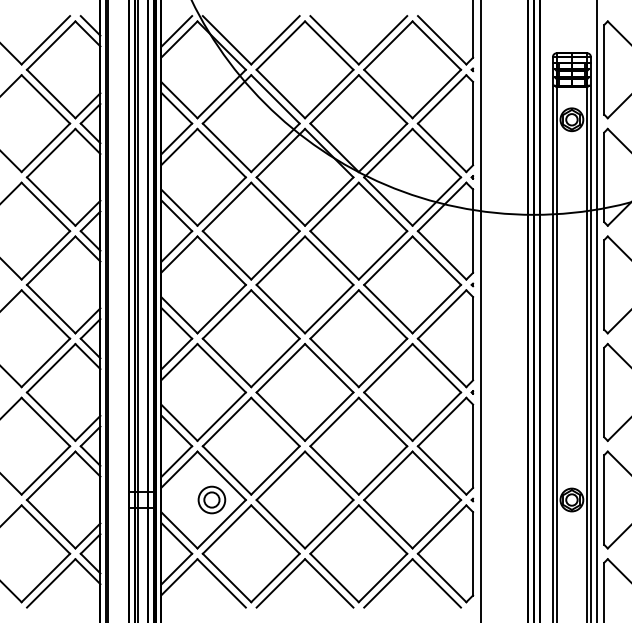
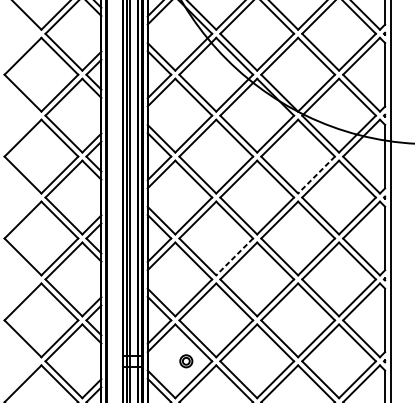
line: (382, 255) -> (316, 175), solid -> dashed
line: (275, 363) -> (234, 257), solid -> dashed
part: (211, 499) -> (185, 360), size x0.6

